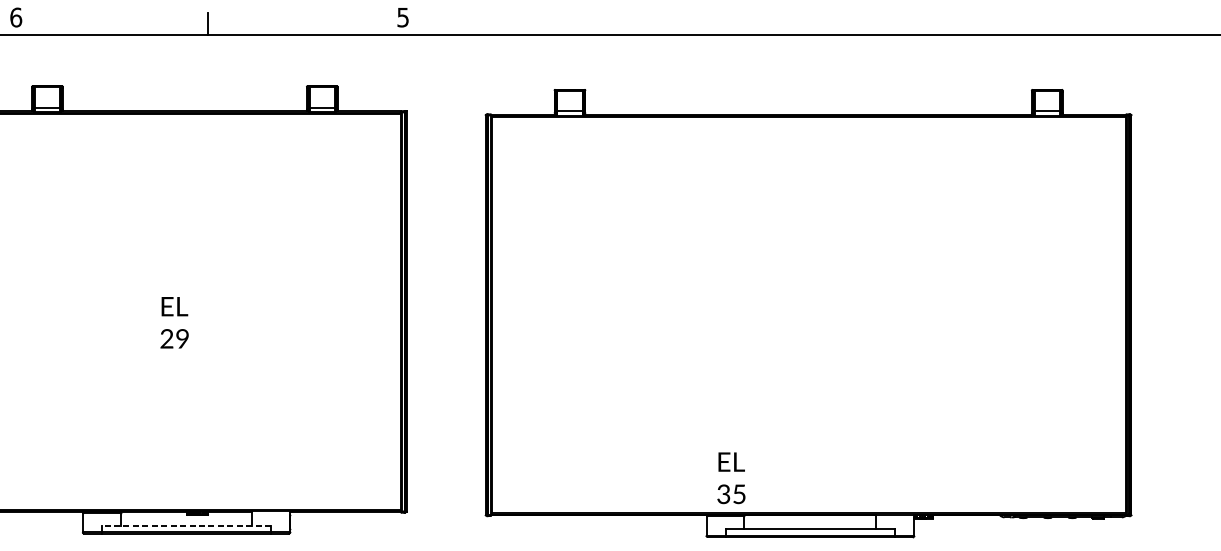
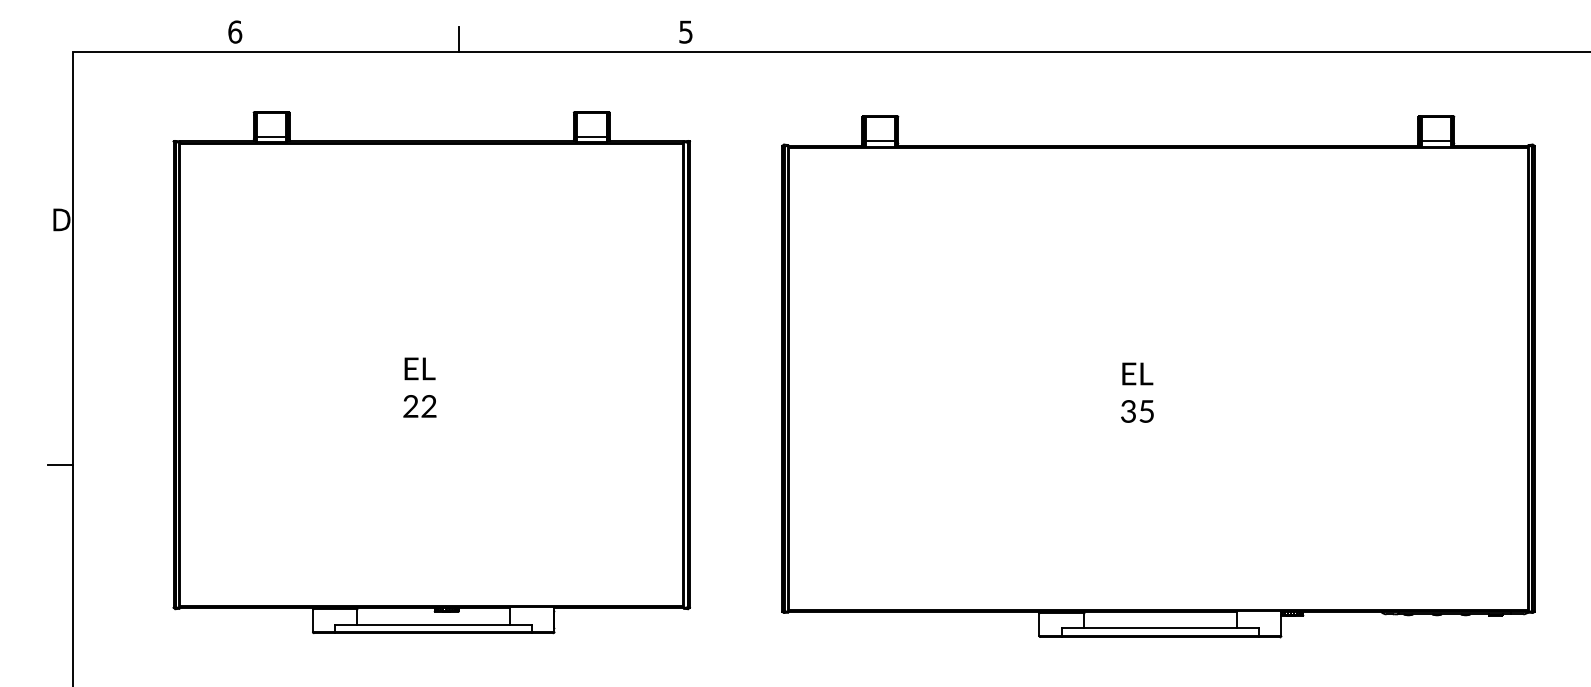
text: (182, 338) -> (428, 406), 29 -> 22
text: (731, 478) -> (1137, 392), moved
line: (186, 526) -> (433, 624), dashed -> solid

